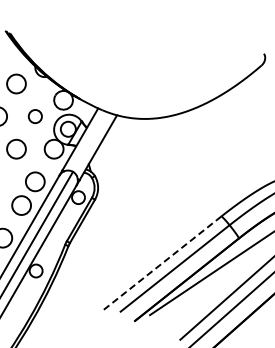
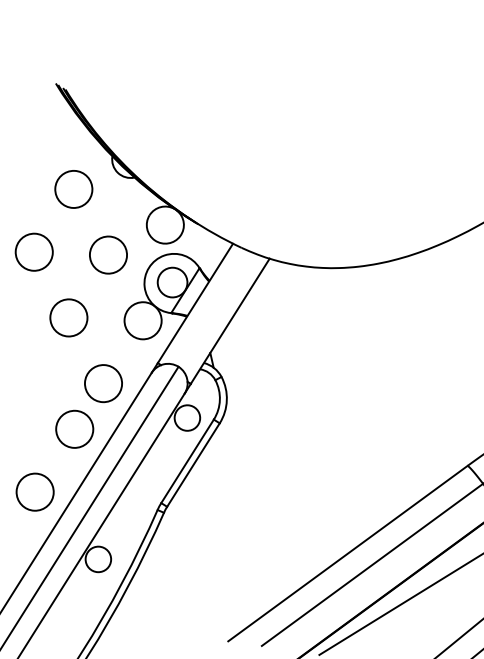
circle: (35, 116) -> (108, 254), size x1.43
line: (162, 263) -> (347, 554), dashed -> solid

